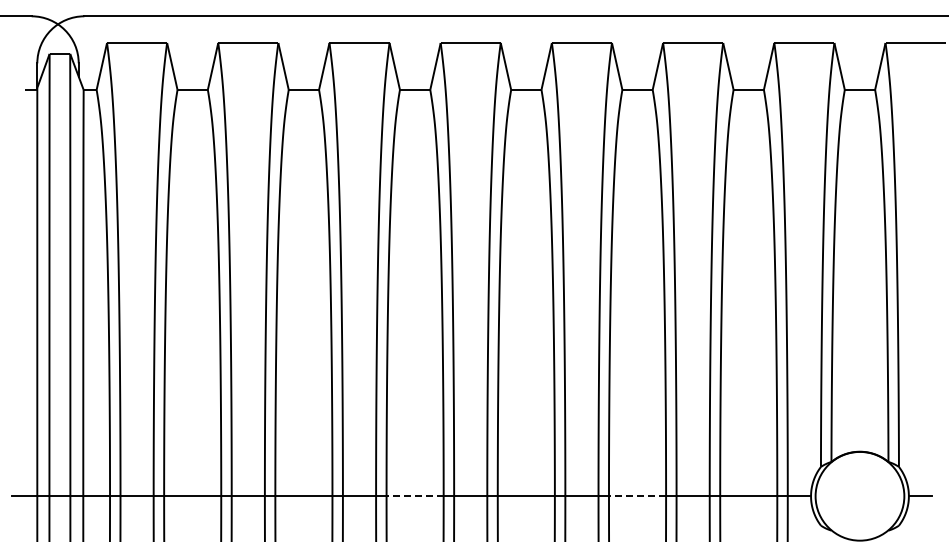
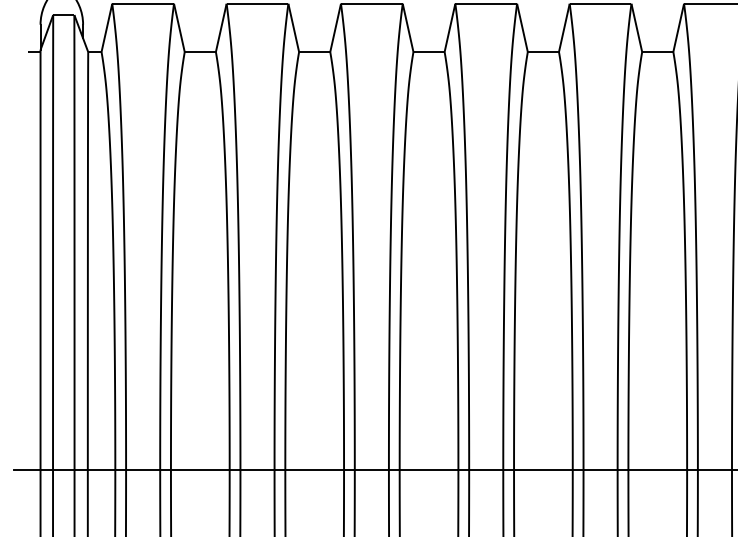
line: (415, 496) -> (429, 470), dashed -> solid
line: (637, 496) -> (657, 470), dashed -> solid

